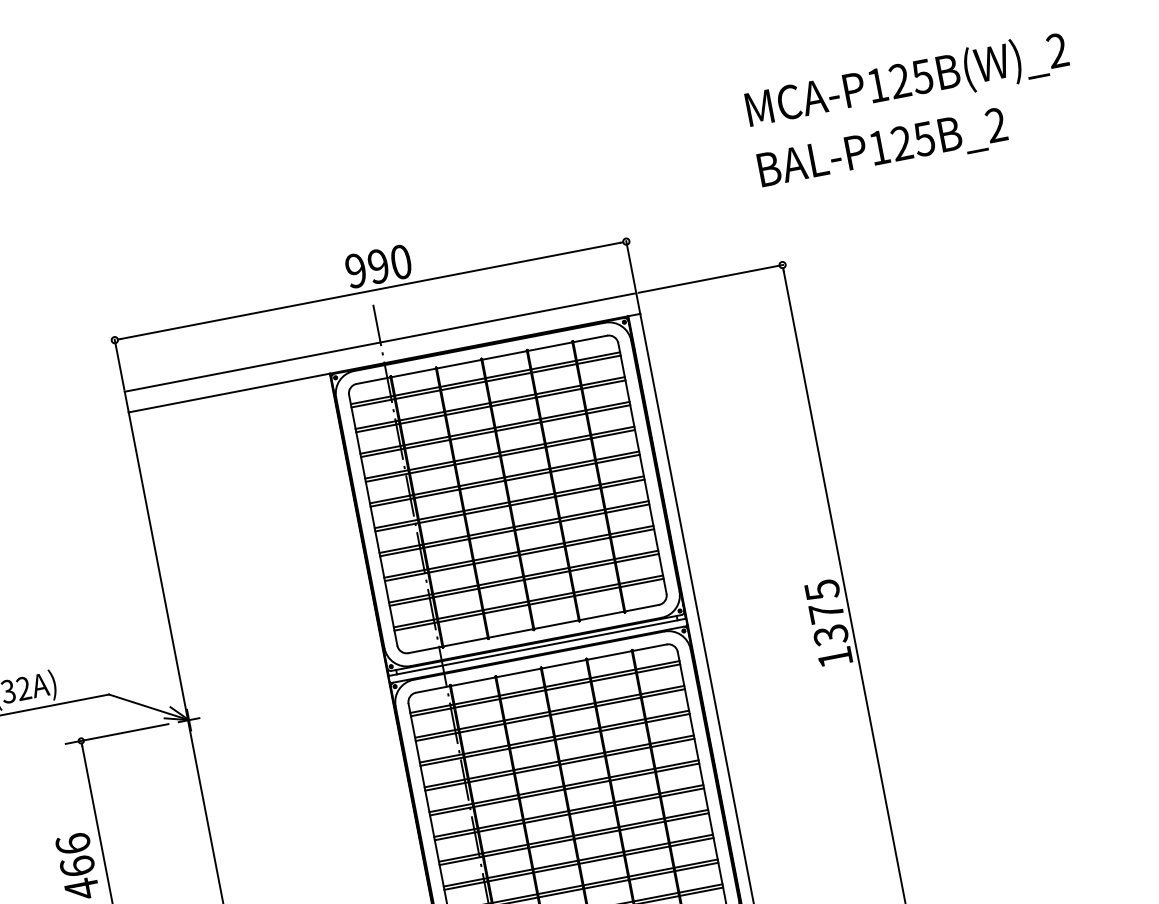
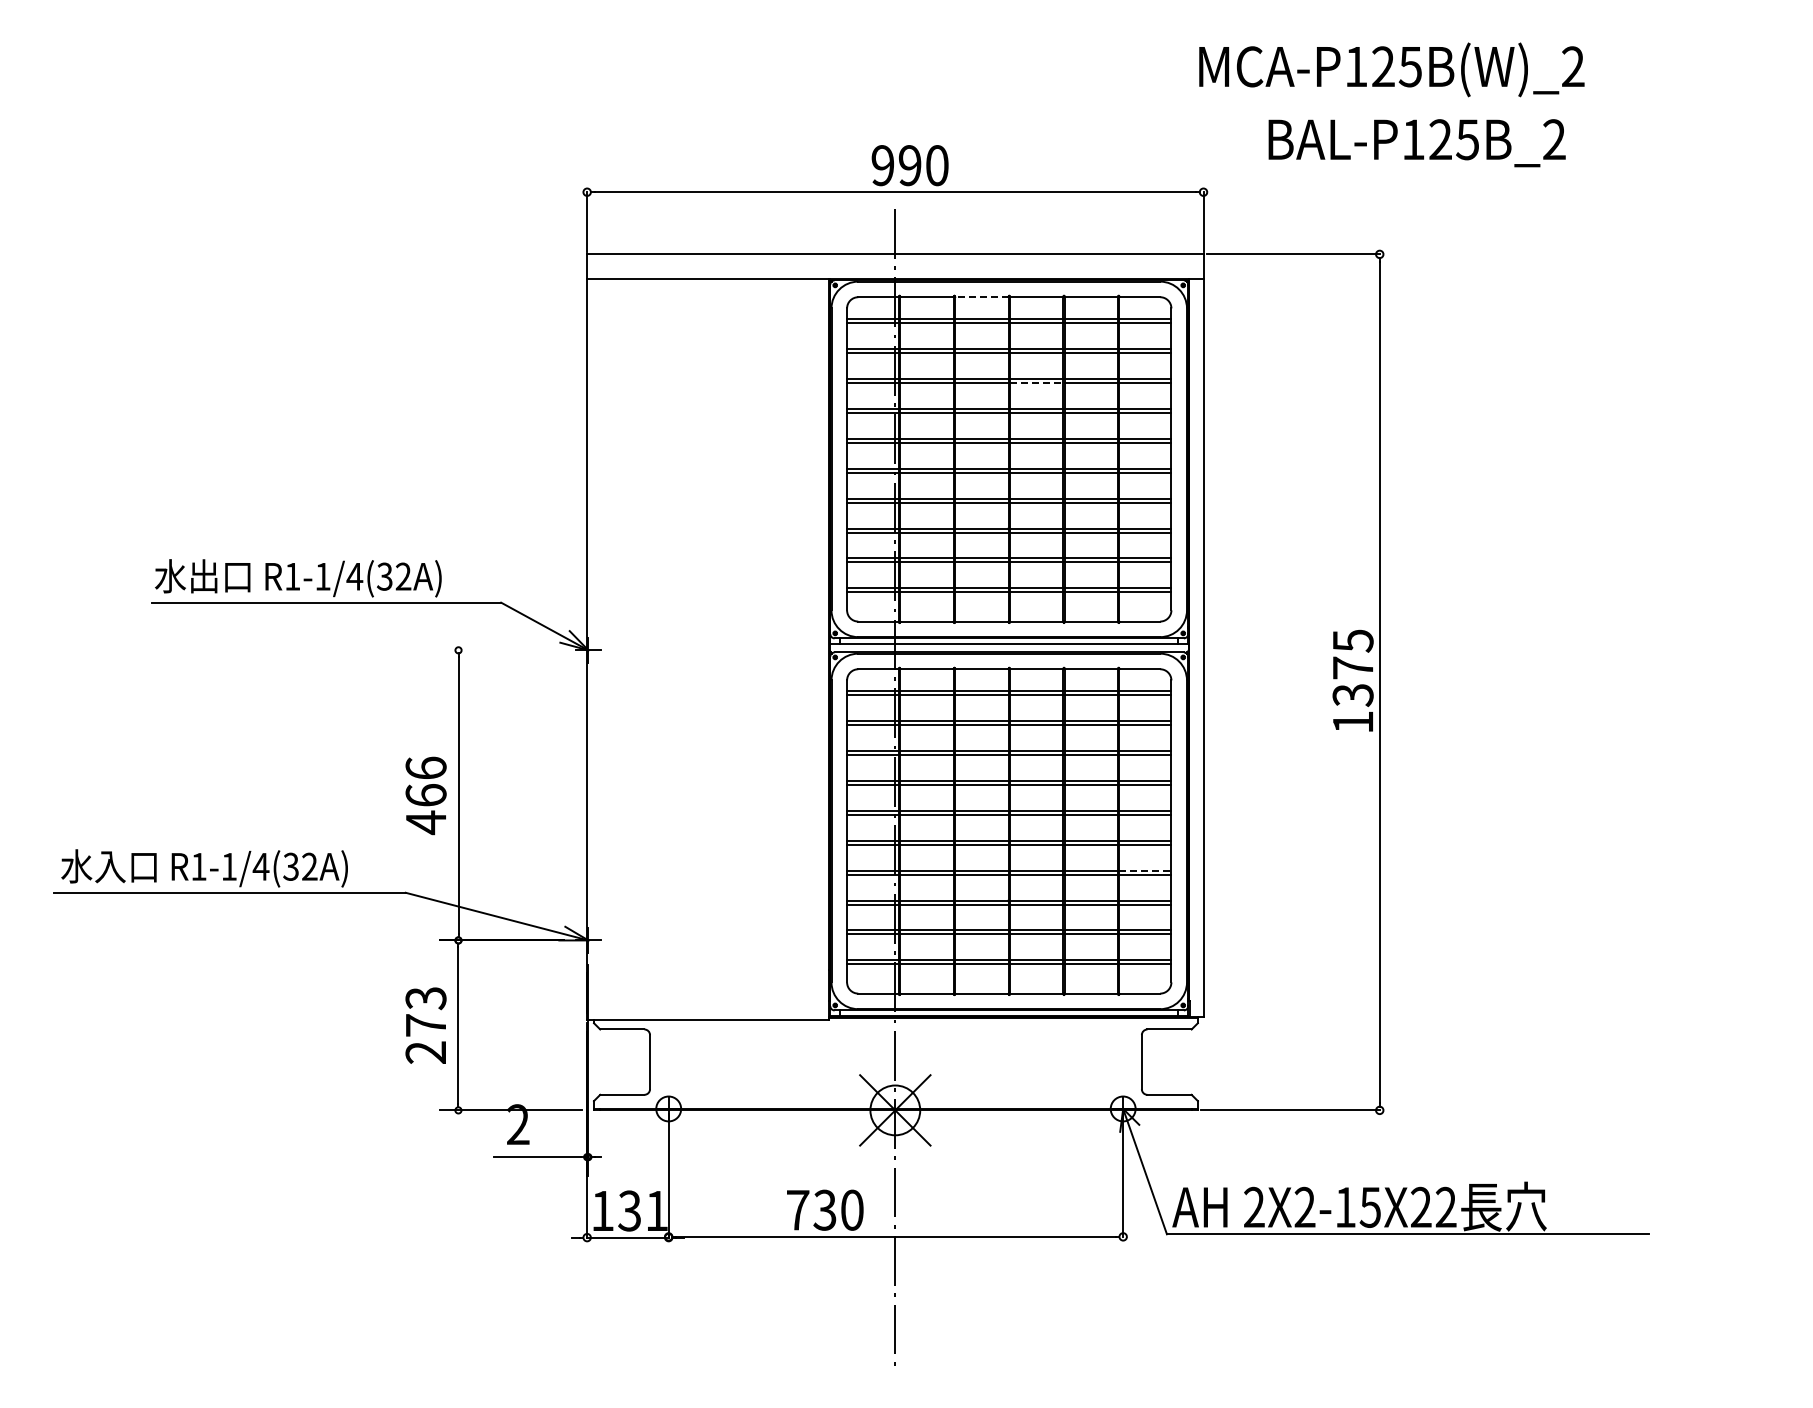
text: (907, 81) -> (1391, 69), moved
text: (882, 150) -> (1416, 143), moved
line: (458, 364) -> (981, 297), solid -> dashed
line: (518, 427) -> (1036, 383), solid -> dashed
line: (116, 734) -> (501, 650), removed
line: (686, 813) -> (1145, 870), solid -> dashed

